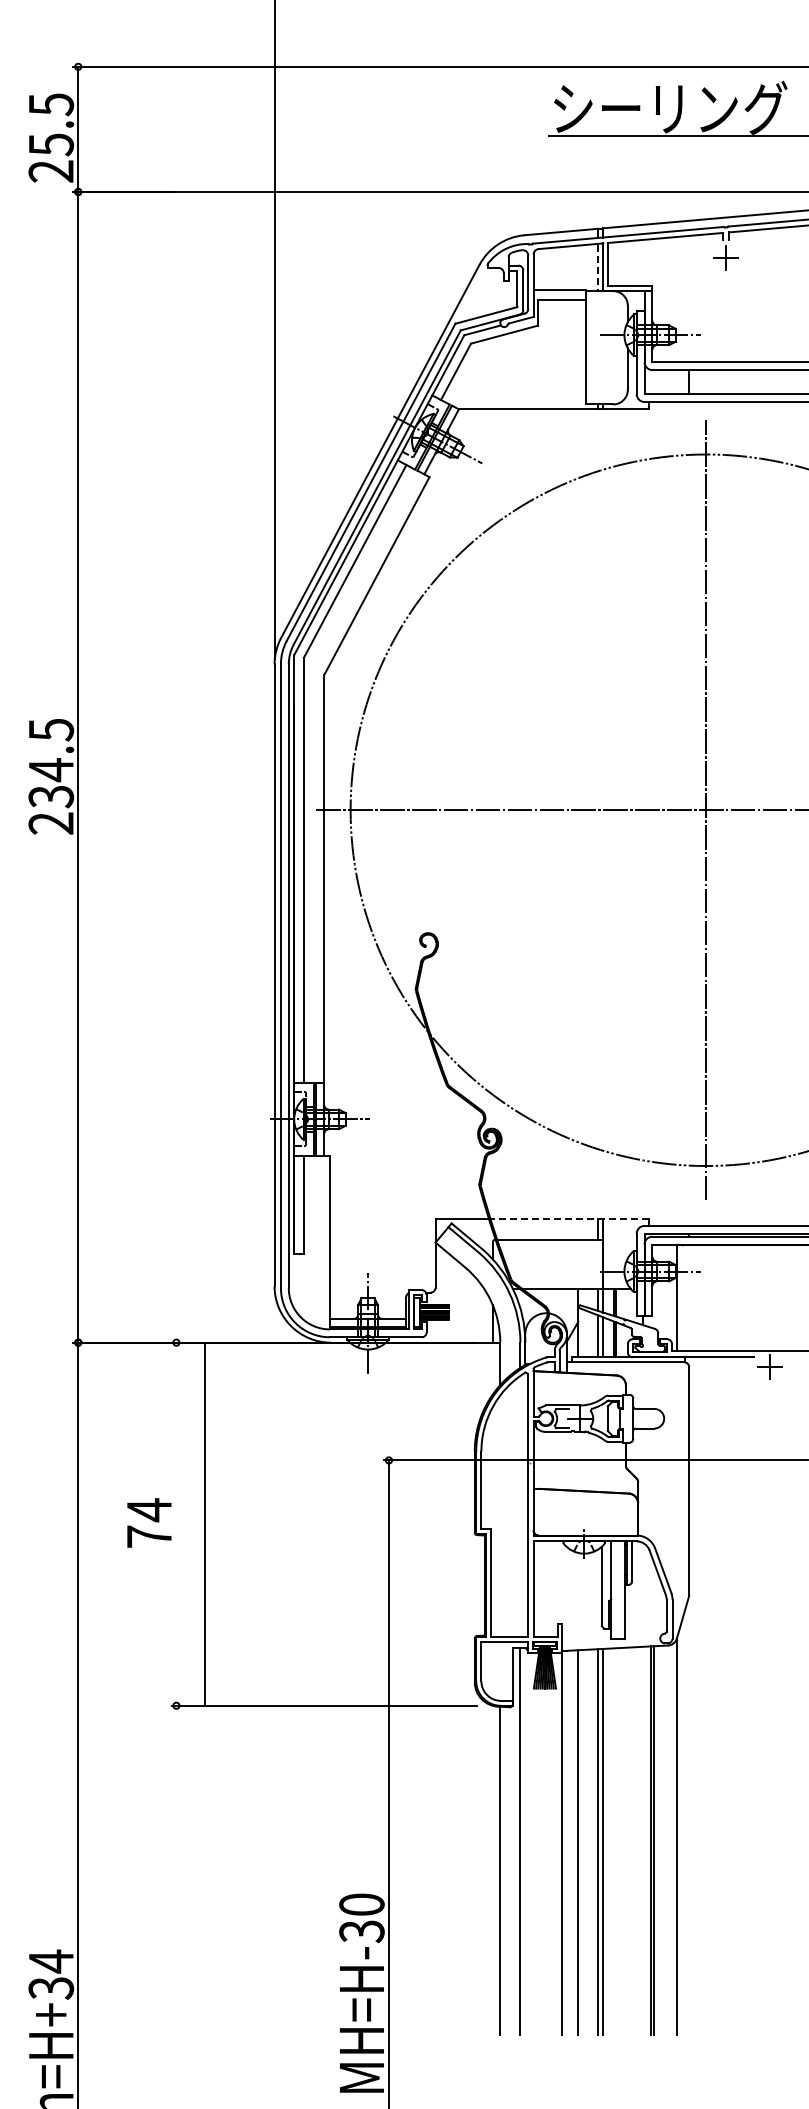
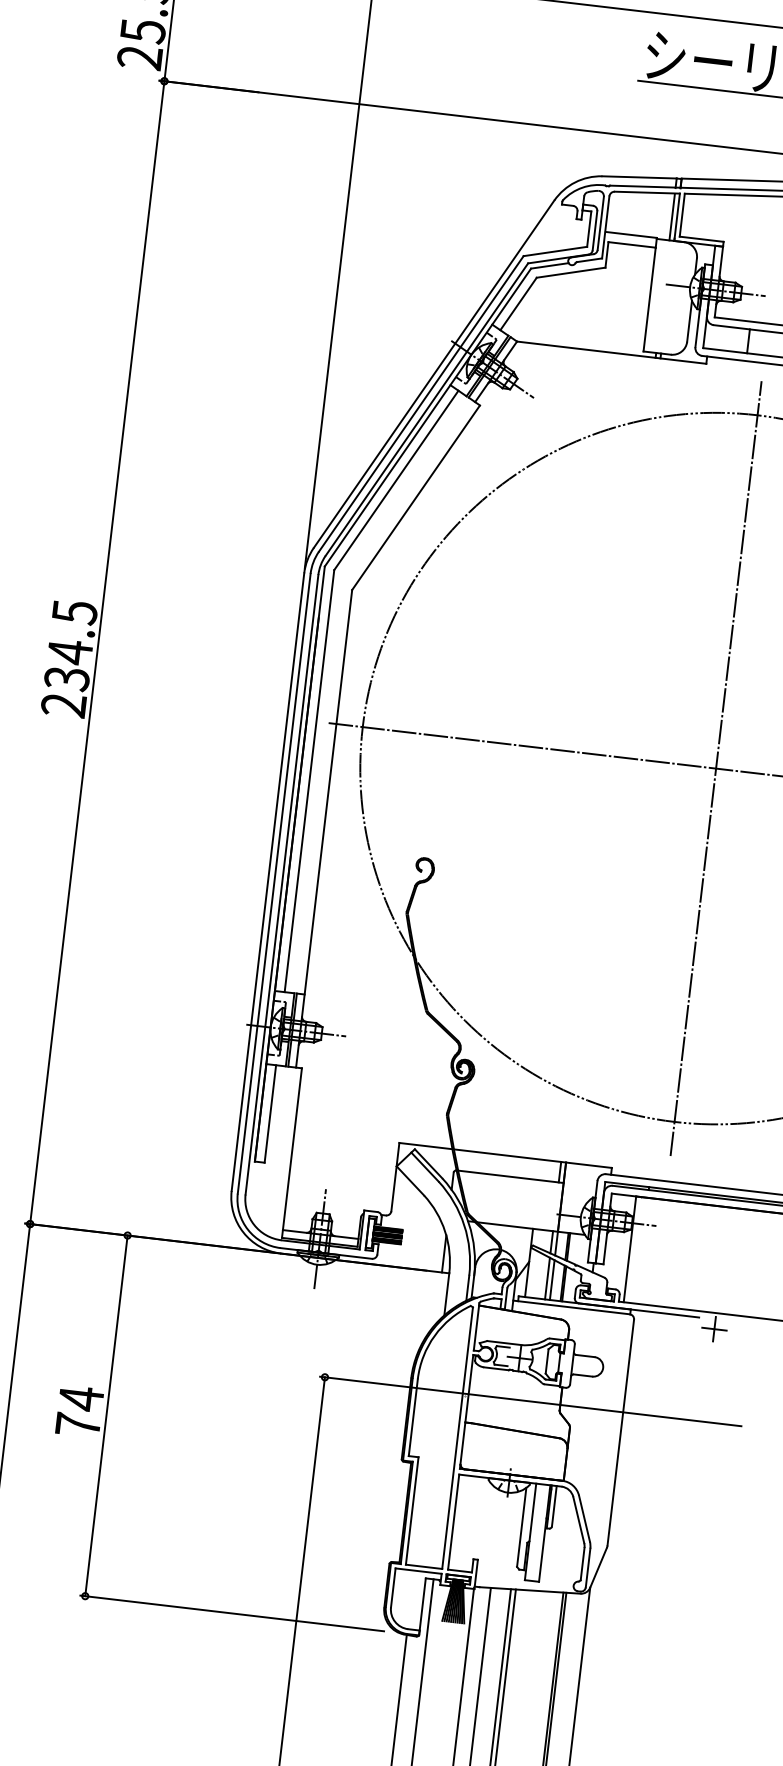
line: (598, 268) -> (672, 217), dashed -> solid
line: (569, 1219) -> (532, 1159), dashed -> solid
line: (205, 1523) -> (106, 1415), moved

